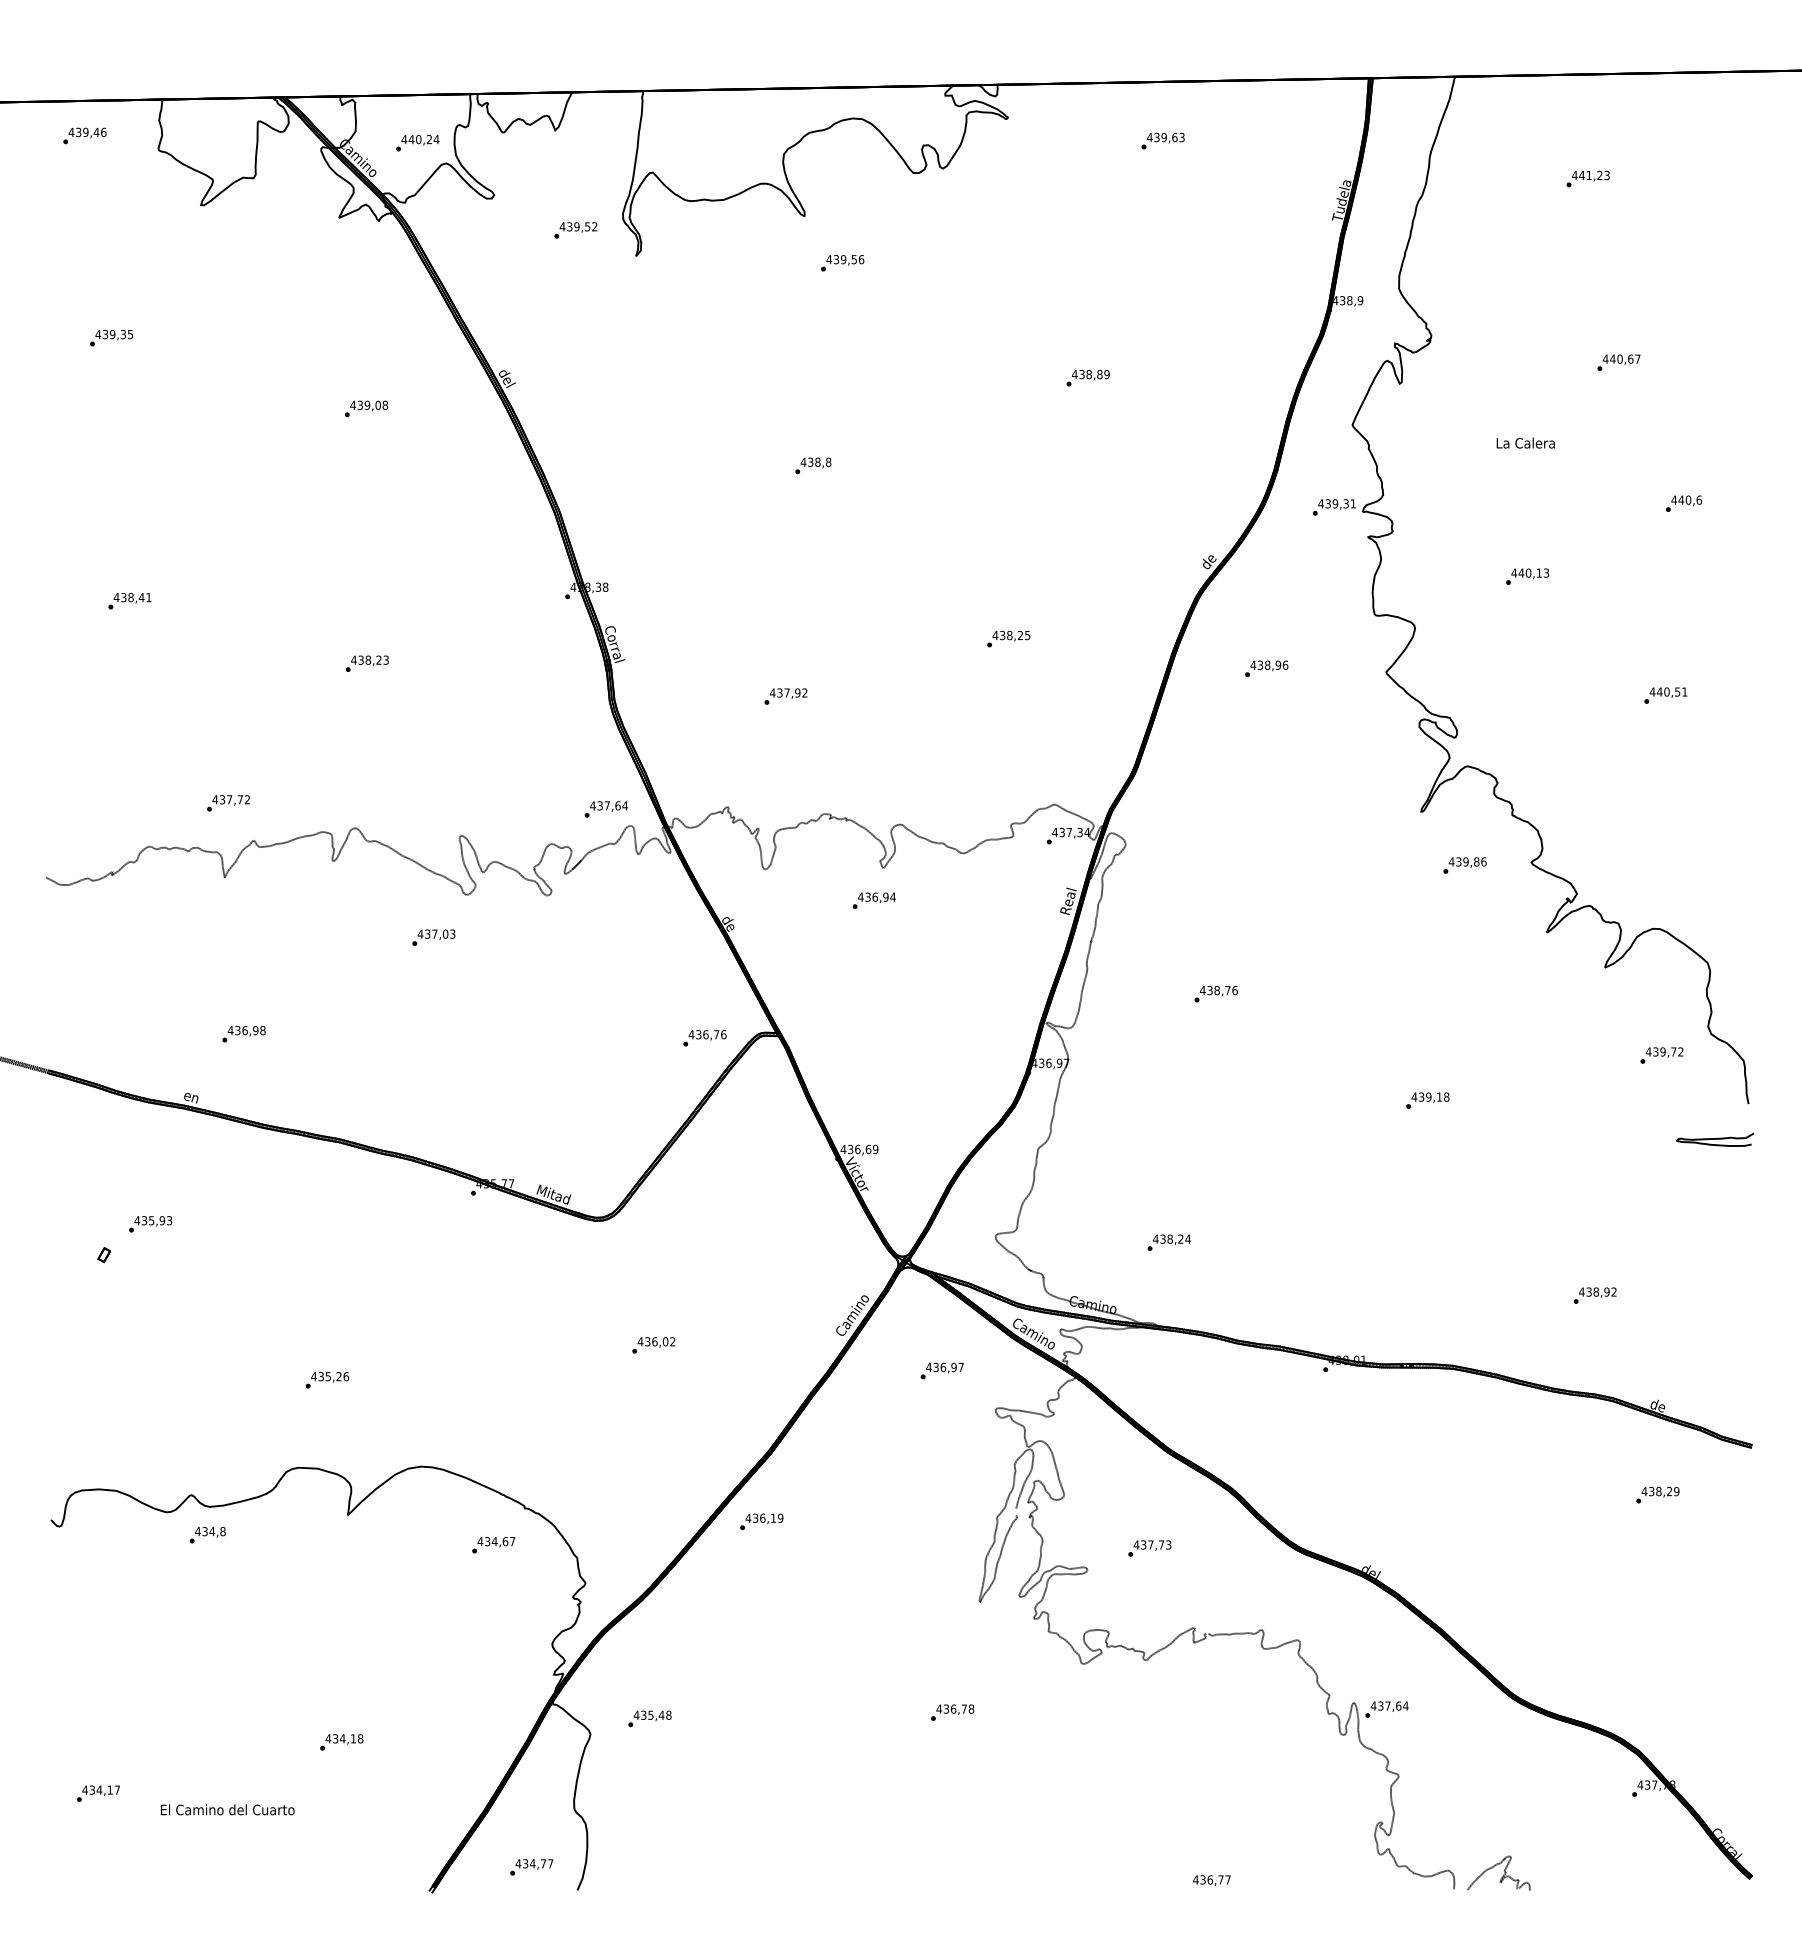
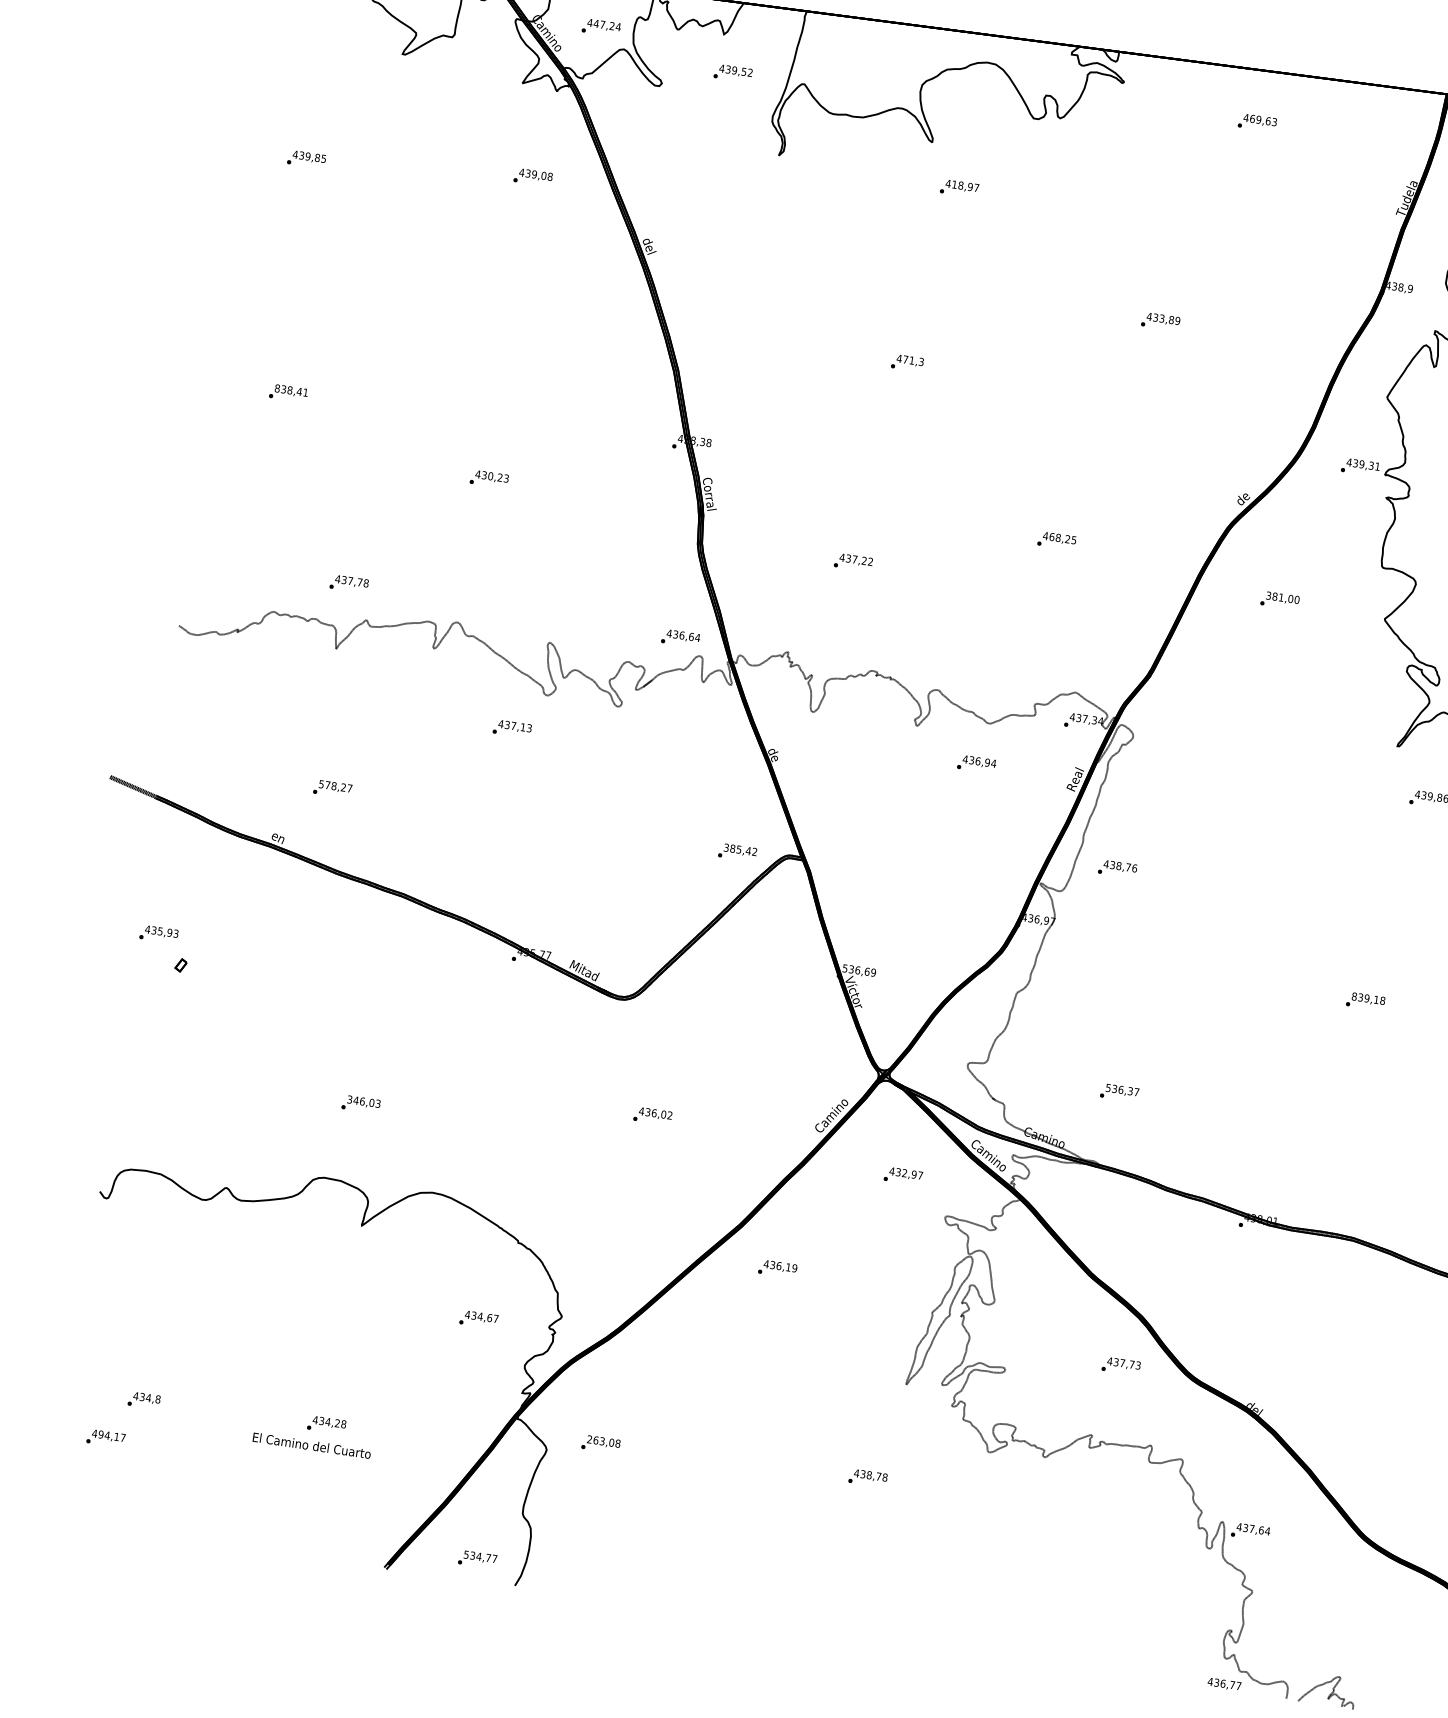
text: (1156, 137) -> (1252, 118), 439,63 -> 469,63
text: (418, 139) -> (602, 24), 440,24 -> 447,24
text: (575, 230) -> (732, 73), moved
text: (848, 259) -> (965, 186), 439,56 -> 418,97
text: (123, 334) -> (317, 157), 439,35 -> 439,85
text: (1088, 374) -> (1161, 318), 438,89 -> 433,89
text: (366, 408) -> (533, 177), moved
text: (819, 461) -> (913, 360), 438,8 -> 471,3
text: (116, 597) -> (277, 388), 438,41 -> 838,41
text: (1002, 635) -> (1051, 536), 438,25 -> 468,25
text: (368, 659) -> (490, 475), 438,23 -> 430,23
text: (1269, 664) -> (1283, 597), 438,96 -> 381,00
text: (797, 692) -> (864, 560), 437,92 -> 437,22
text: (247, 799) -> (366, 583), 437,72 -> 437,78
text: (607, 805) -> (682, 635), 437,64 -> 436,64
text: (873, 900) -> (976, 764), moved
text: (445, 933) -> (523, 726), 437,03 -> 437,13
text: (1215, 994) -> (1117, 869), moved
text: (246, 1030) -> (335, 786), 436,98 -> 578,27
text: (707, 1034) -> (740, 849), 436,76 -> 385,42
text: (1414, 1096) -> (1354, 996), 439,18 -> 839,18
text: (843, 1149) -> (845, 968), 436,69 -> 536,69
text: (150, 1224) -> (158, 934), moved
text: (1171, 1238) -> (1122, 1089), 438,24 -> 536,37
text: (943, 1367) -> (904, 1173), 436,97 -> 432,97
text: (330, 1376) -> (364, 1101), 435,26 -> 346,03
text: (761, 1521) -> (777, 1268), moved
text: (207, 1535) -> (143, 1400), moved
text: (493, 1545) -> (478, 1319), moved
text: (1149, 1548) -> (1120, 1366), moved
text: (953, 1708) -> (869, 1474), 436,78 -> 438,78
text: (648, 1714) -> (600, 1440), 435,48 -> 263,08
text: (352, 1738) -> (336, 1422), 434,18 -> 434,28
text: (92, 1789) -> (101, 1434), 434,17 -> 494,17
text: (227, 1809) -> (311, 1445), moved
text: (518, 1863) -> (466, 1554), 434,77 -> 534,77
text: (1211, 1880) -> (1224, 1684), moved

